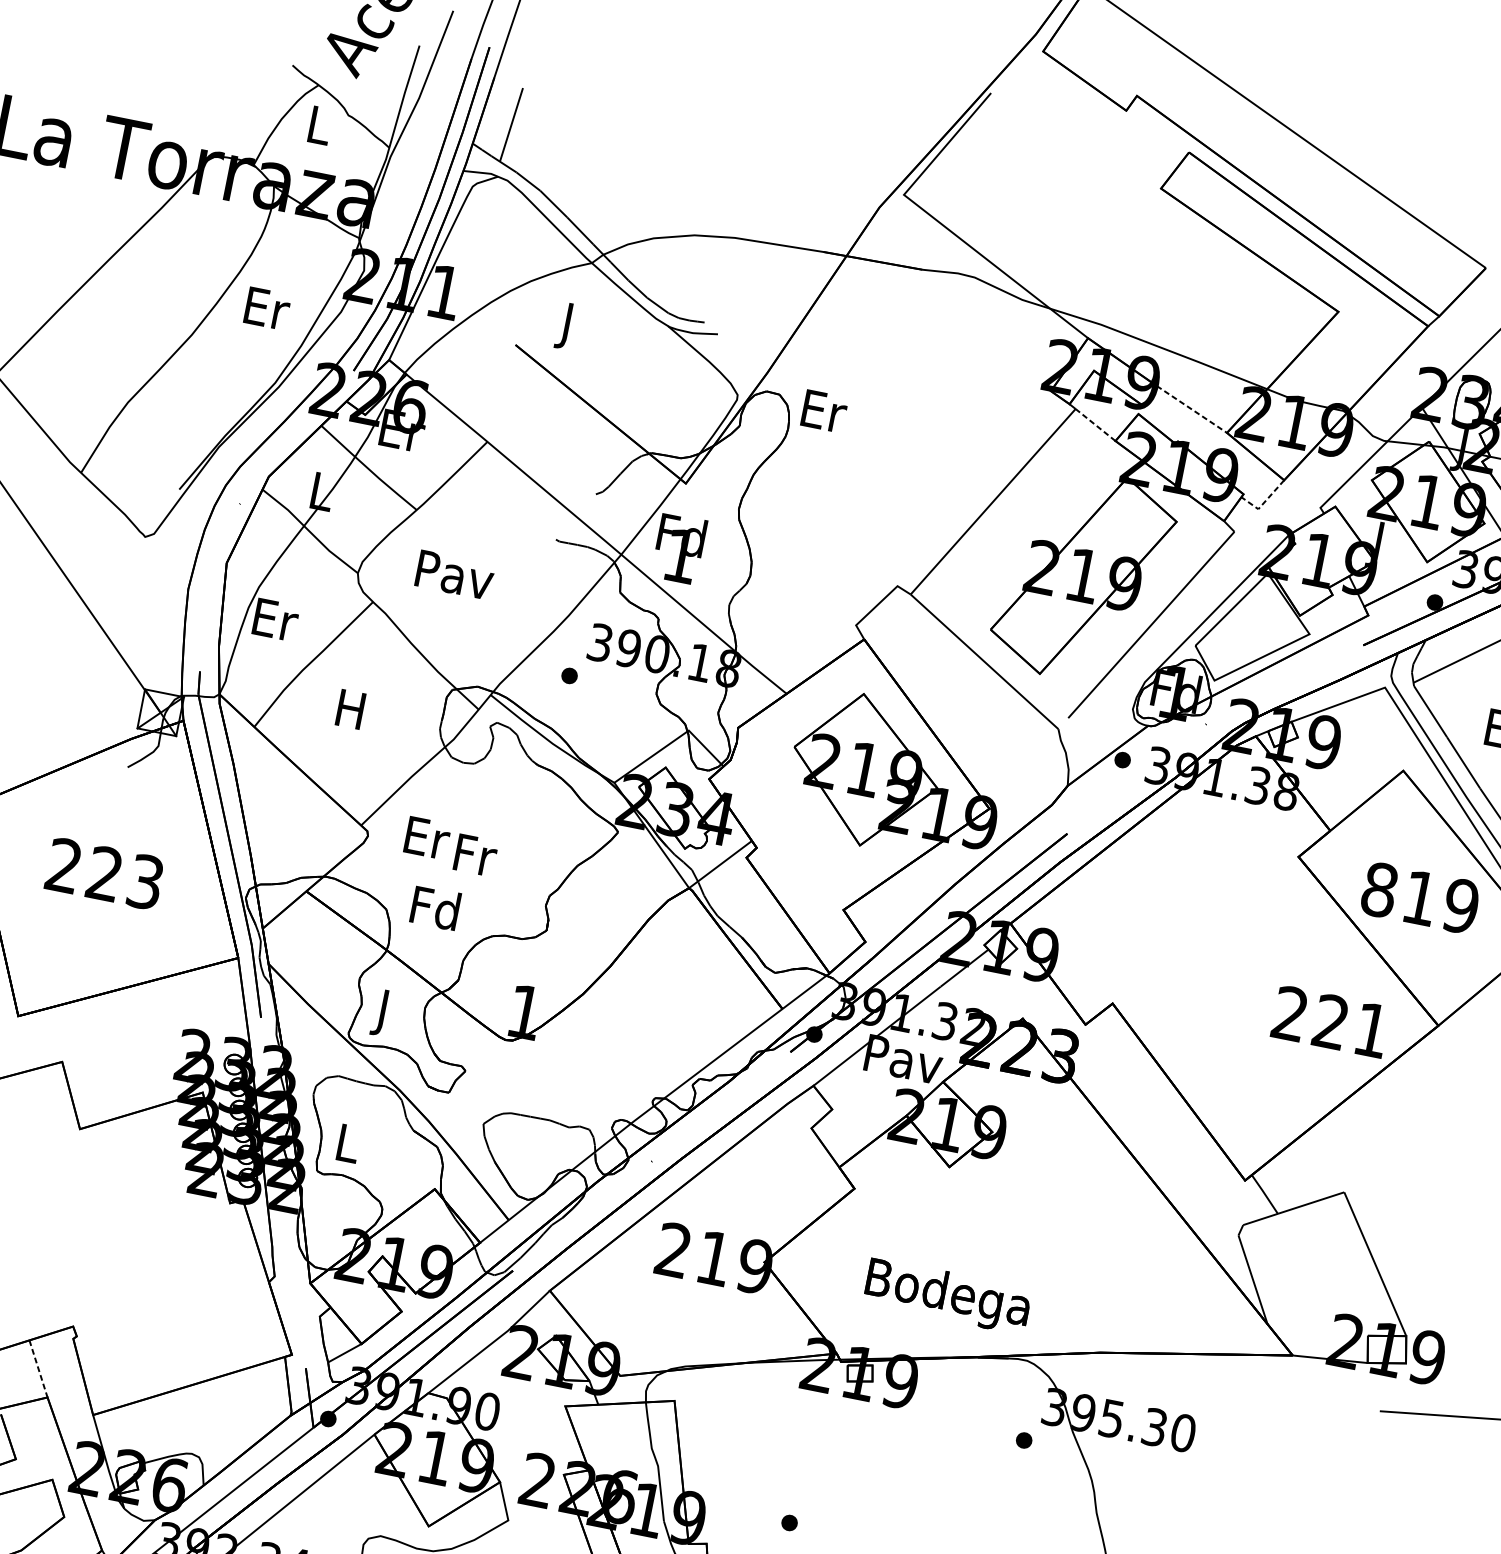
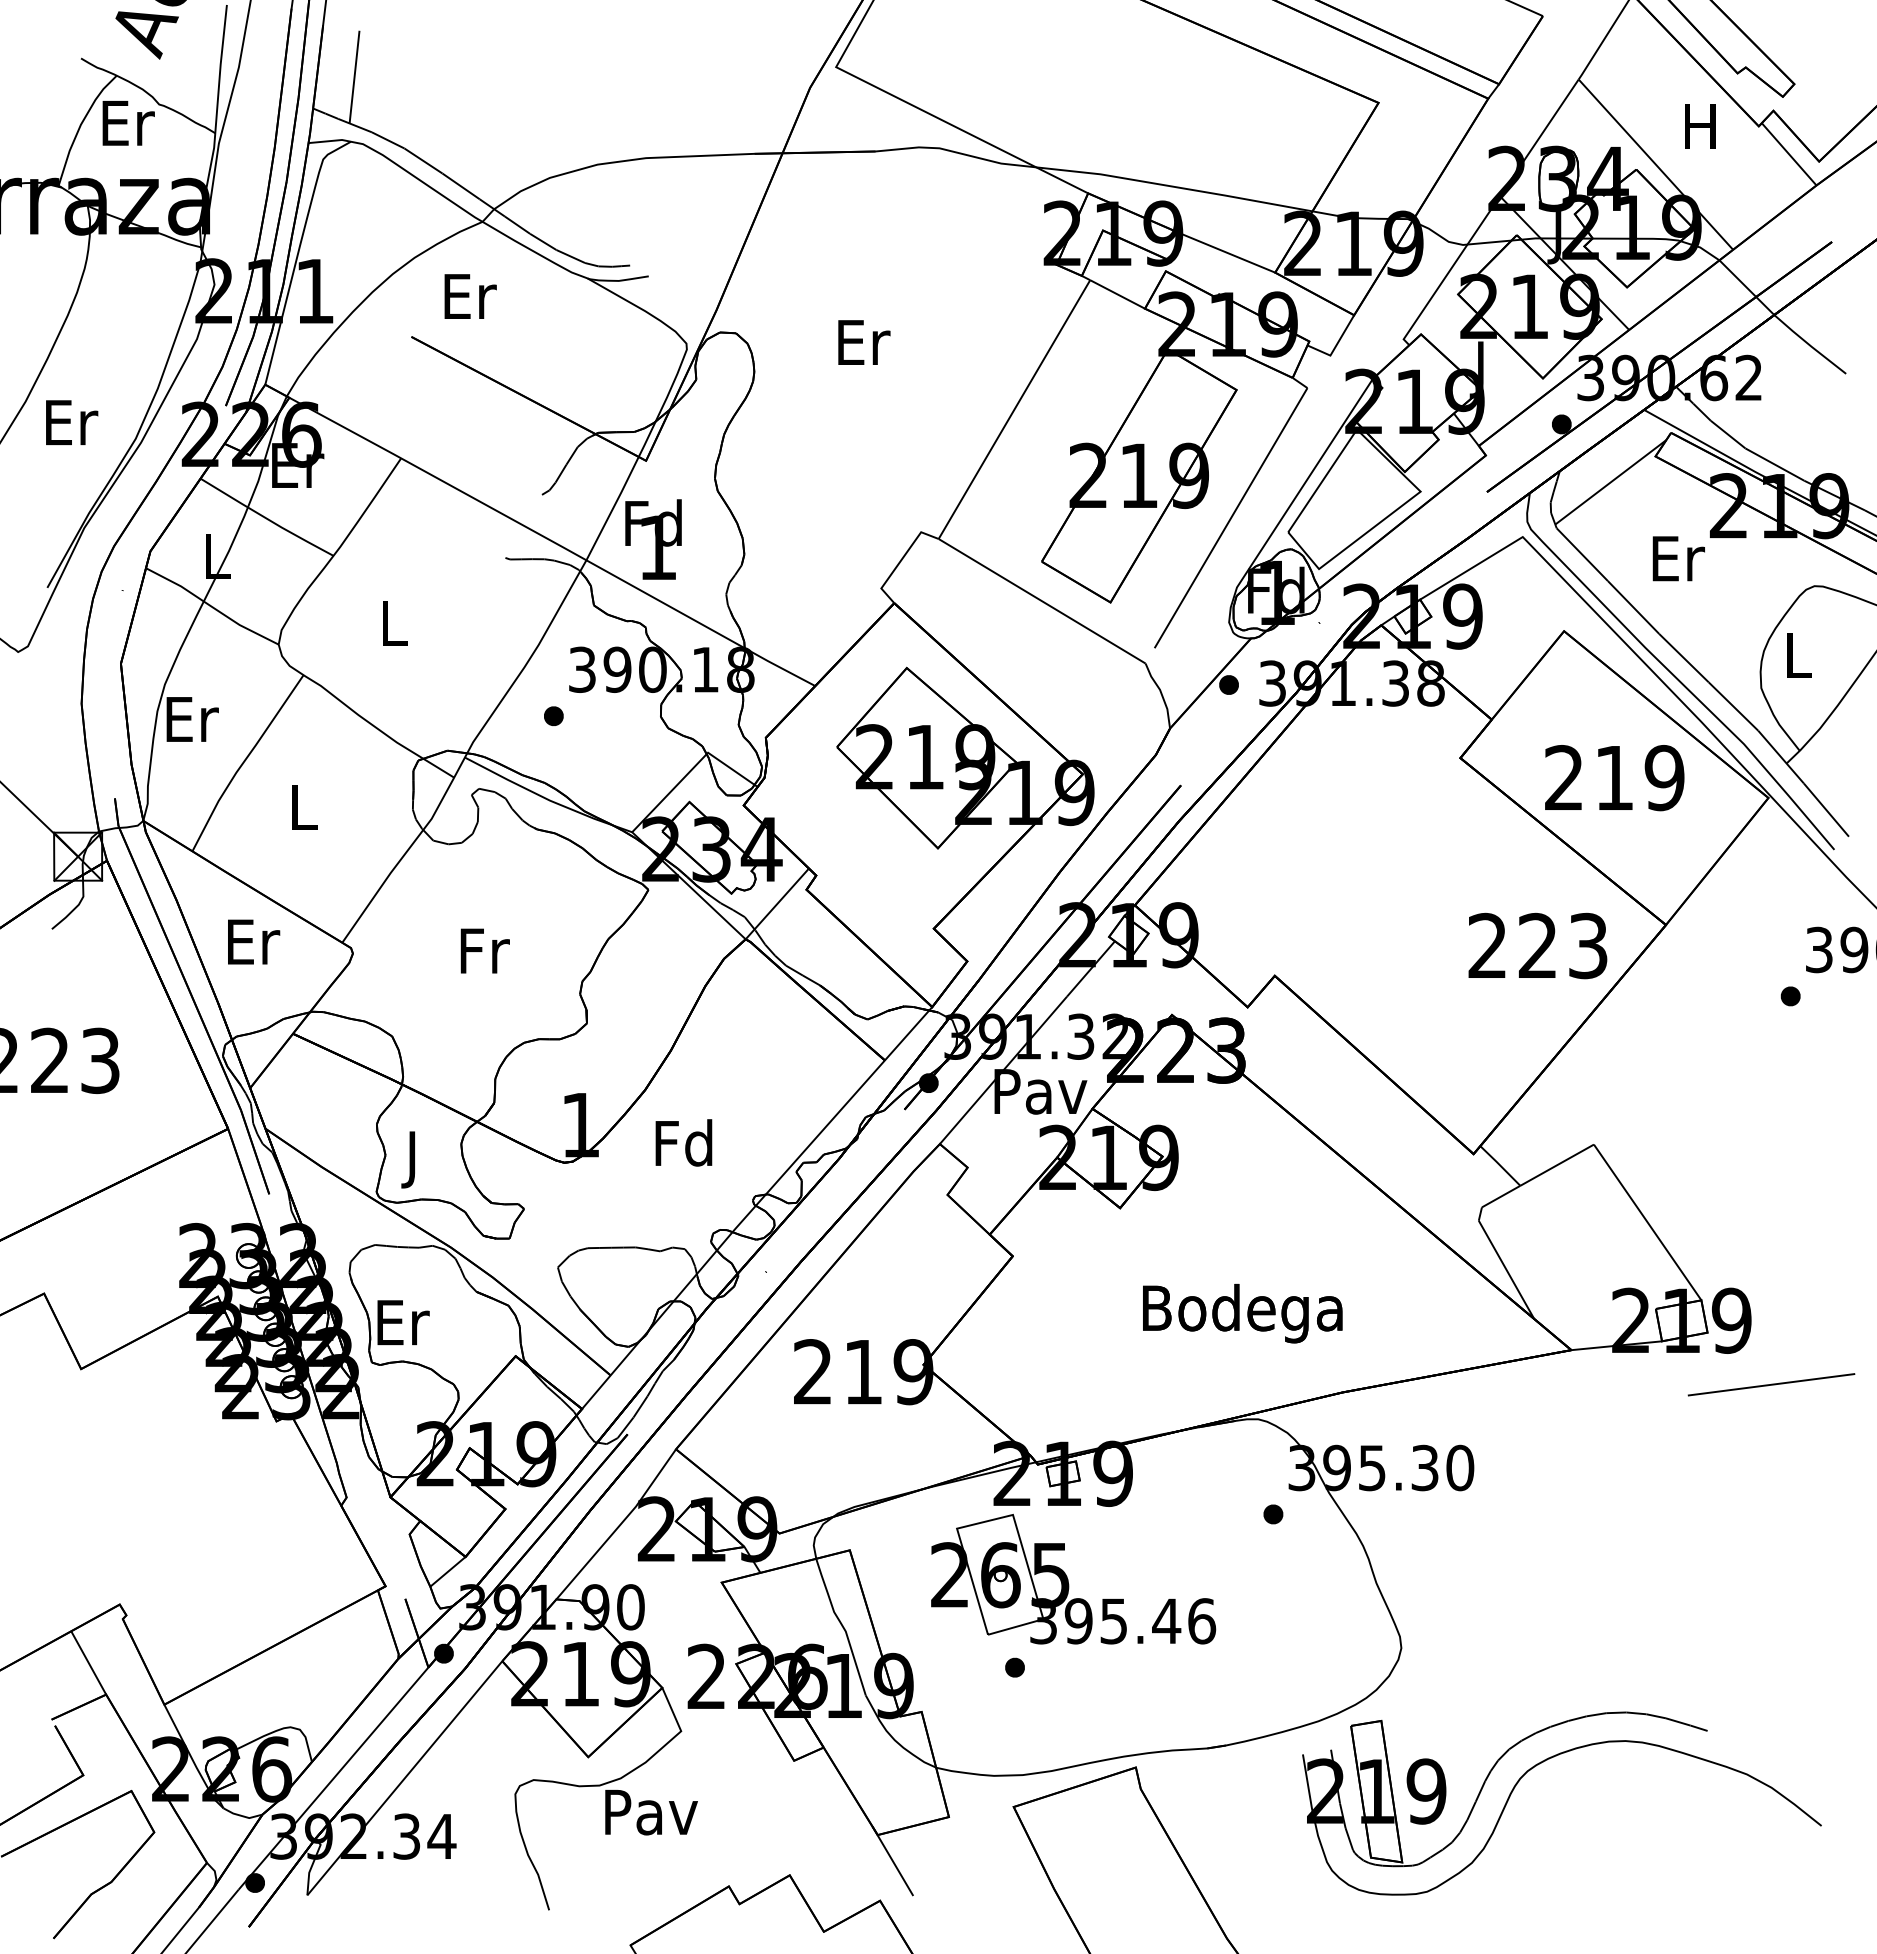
text: (320, 125) -> (128, 122), L -> Er
text: (267, 308) -> (72, 422), moved
text: (569, 326) -> (470, 302), J -> Er
line: (1192, 409) -> (1228, 253), dashed -> solid
text: (824, 411) -> (864, 342), moved
line: (1095, 425) -> (1117, 294), dashed -> solid
line: (1263, 503) -> (1335, 347), dashed -> solid
text: (455, 575) -> (394, 624), Pav -> L
text: (350, 709) -> (302, 807), H -> L
text: (428, 837) -> (254, 941), moved
text: (1379, 889) -> (1564, 777), 819 -> 219
text: (435, 907) -> (683, 1142), moved
text: (1372, 1029) -> (1588, 945), 221 -> 223
text: (349, 1143) -> (403, 1322), L -> Er
text: (947, 1296) -> (1242, 1313), moved
line: (38, 1369) -> (88, 1663), dashed -> solid
part: (851, 1460) -> (1073, 1579), added

